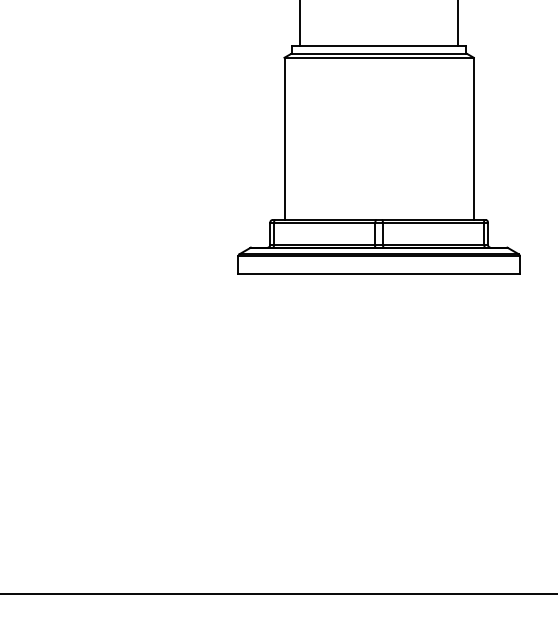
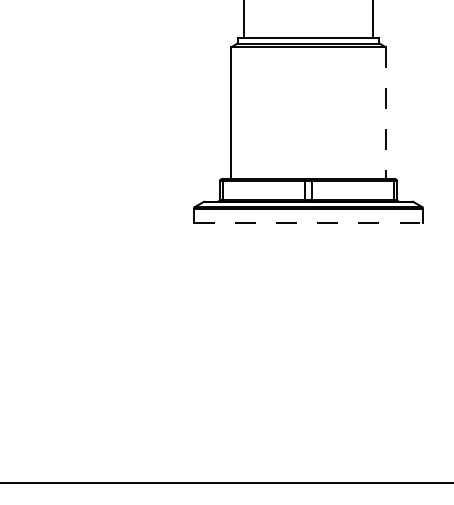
line: (473, 139) -> (385, 113), solid -> dashed
line: (379, 273) -> (308, 222), solid -> dashed

